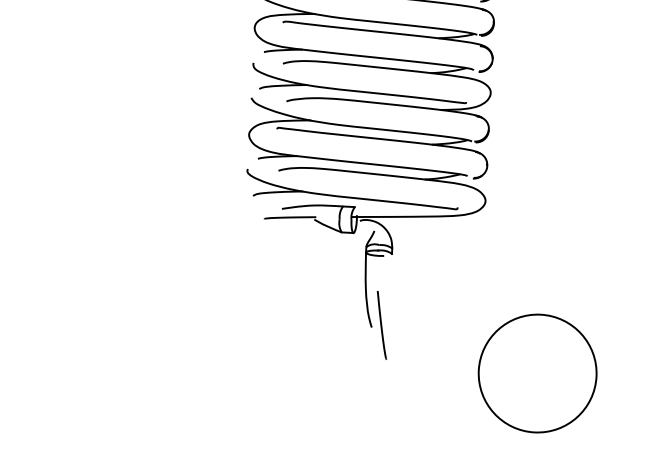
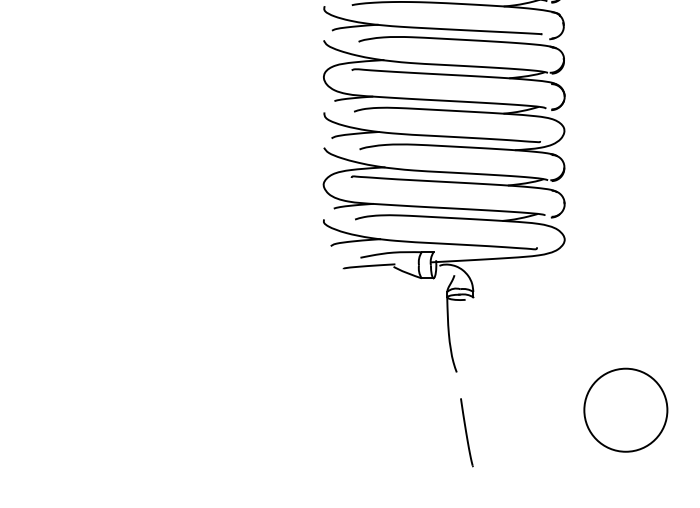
line: (381, 325) -> (466, 432), moved
circle: (537, 372) -> (625, 409), size x0.7

